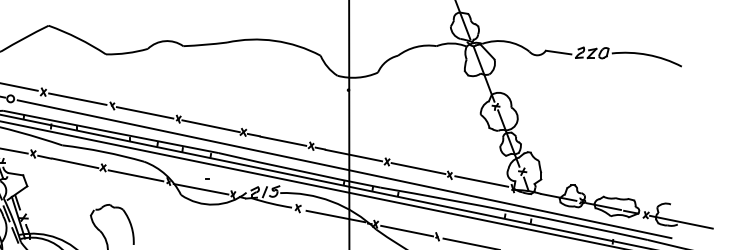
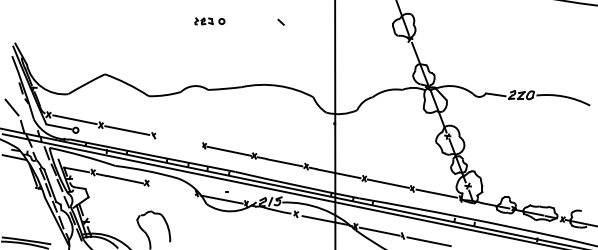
line: (144, 112) -> (178, 140), removed
line: (344, 169) -> (331, 184), removed
line: (135, 176) -> (171, 189), removed

